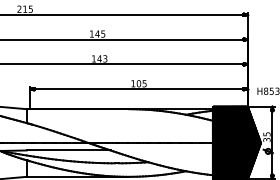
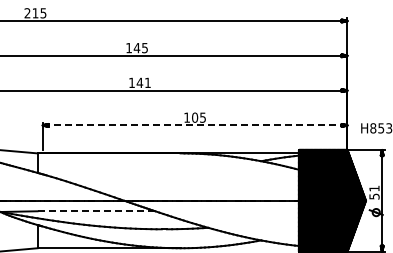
text: (105, 58) -> (147, 82), 143 -> 141
line: (138, 89) -> (194, 125), solid -> dashed
text: (266, 137) -> (374, 192), 35 -> 51
line: (68, 150) -> (96, 211), solid -> dashed

